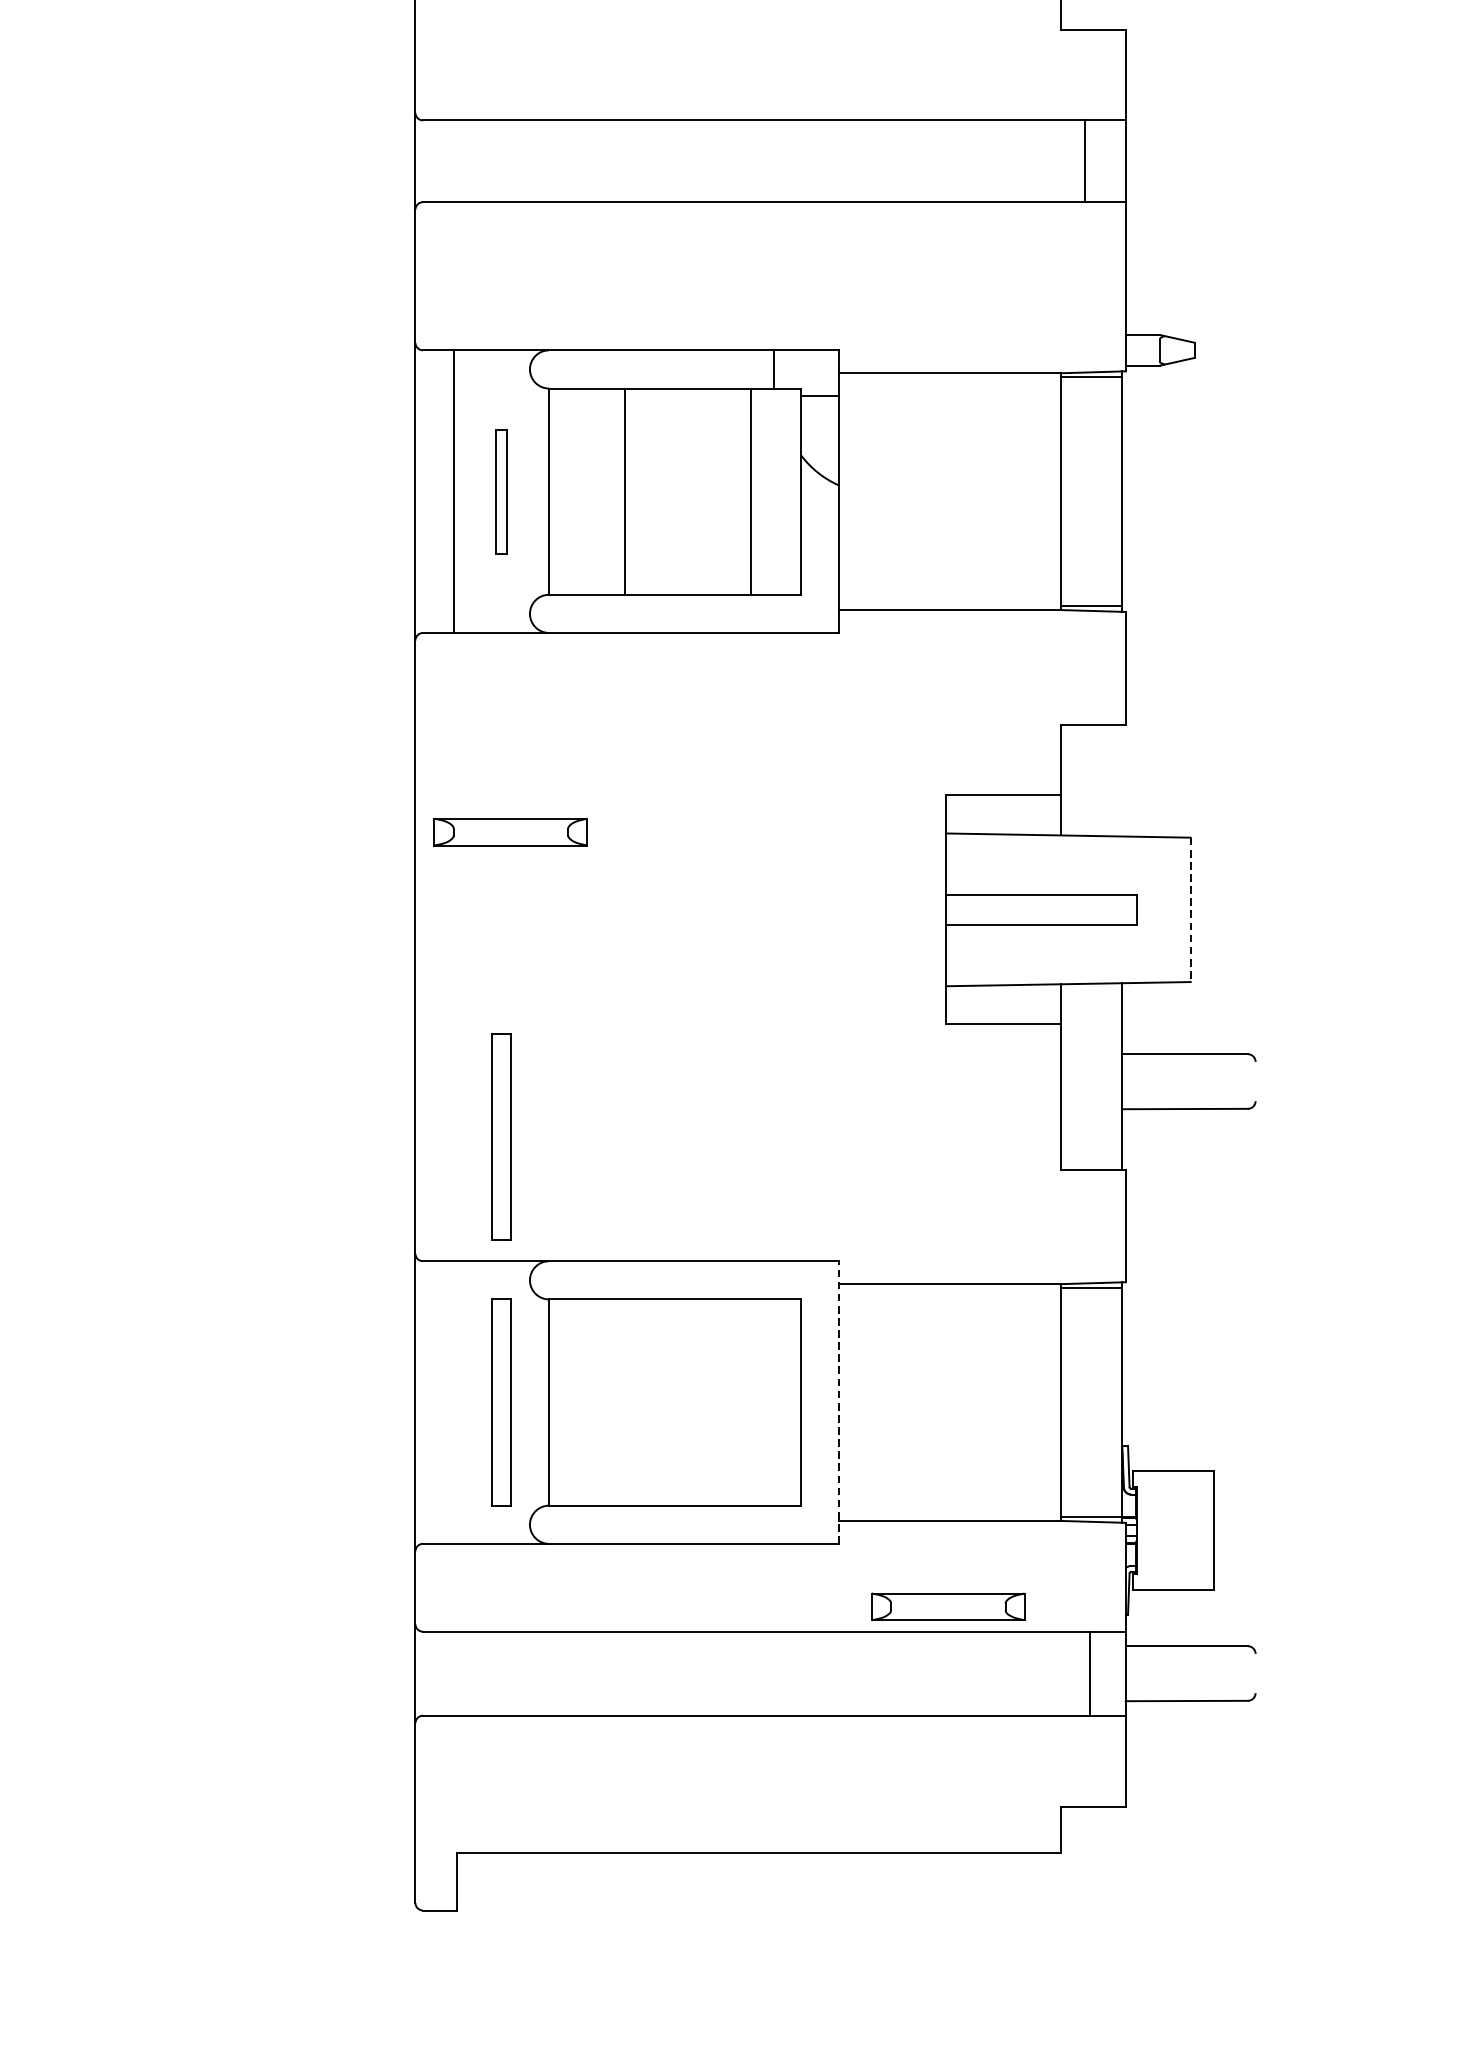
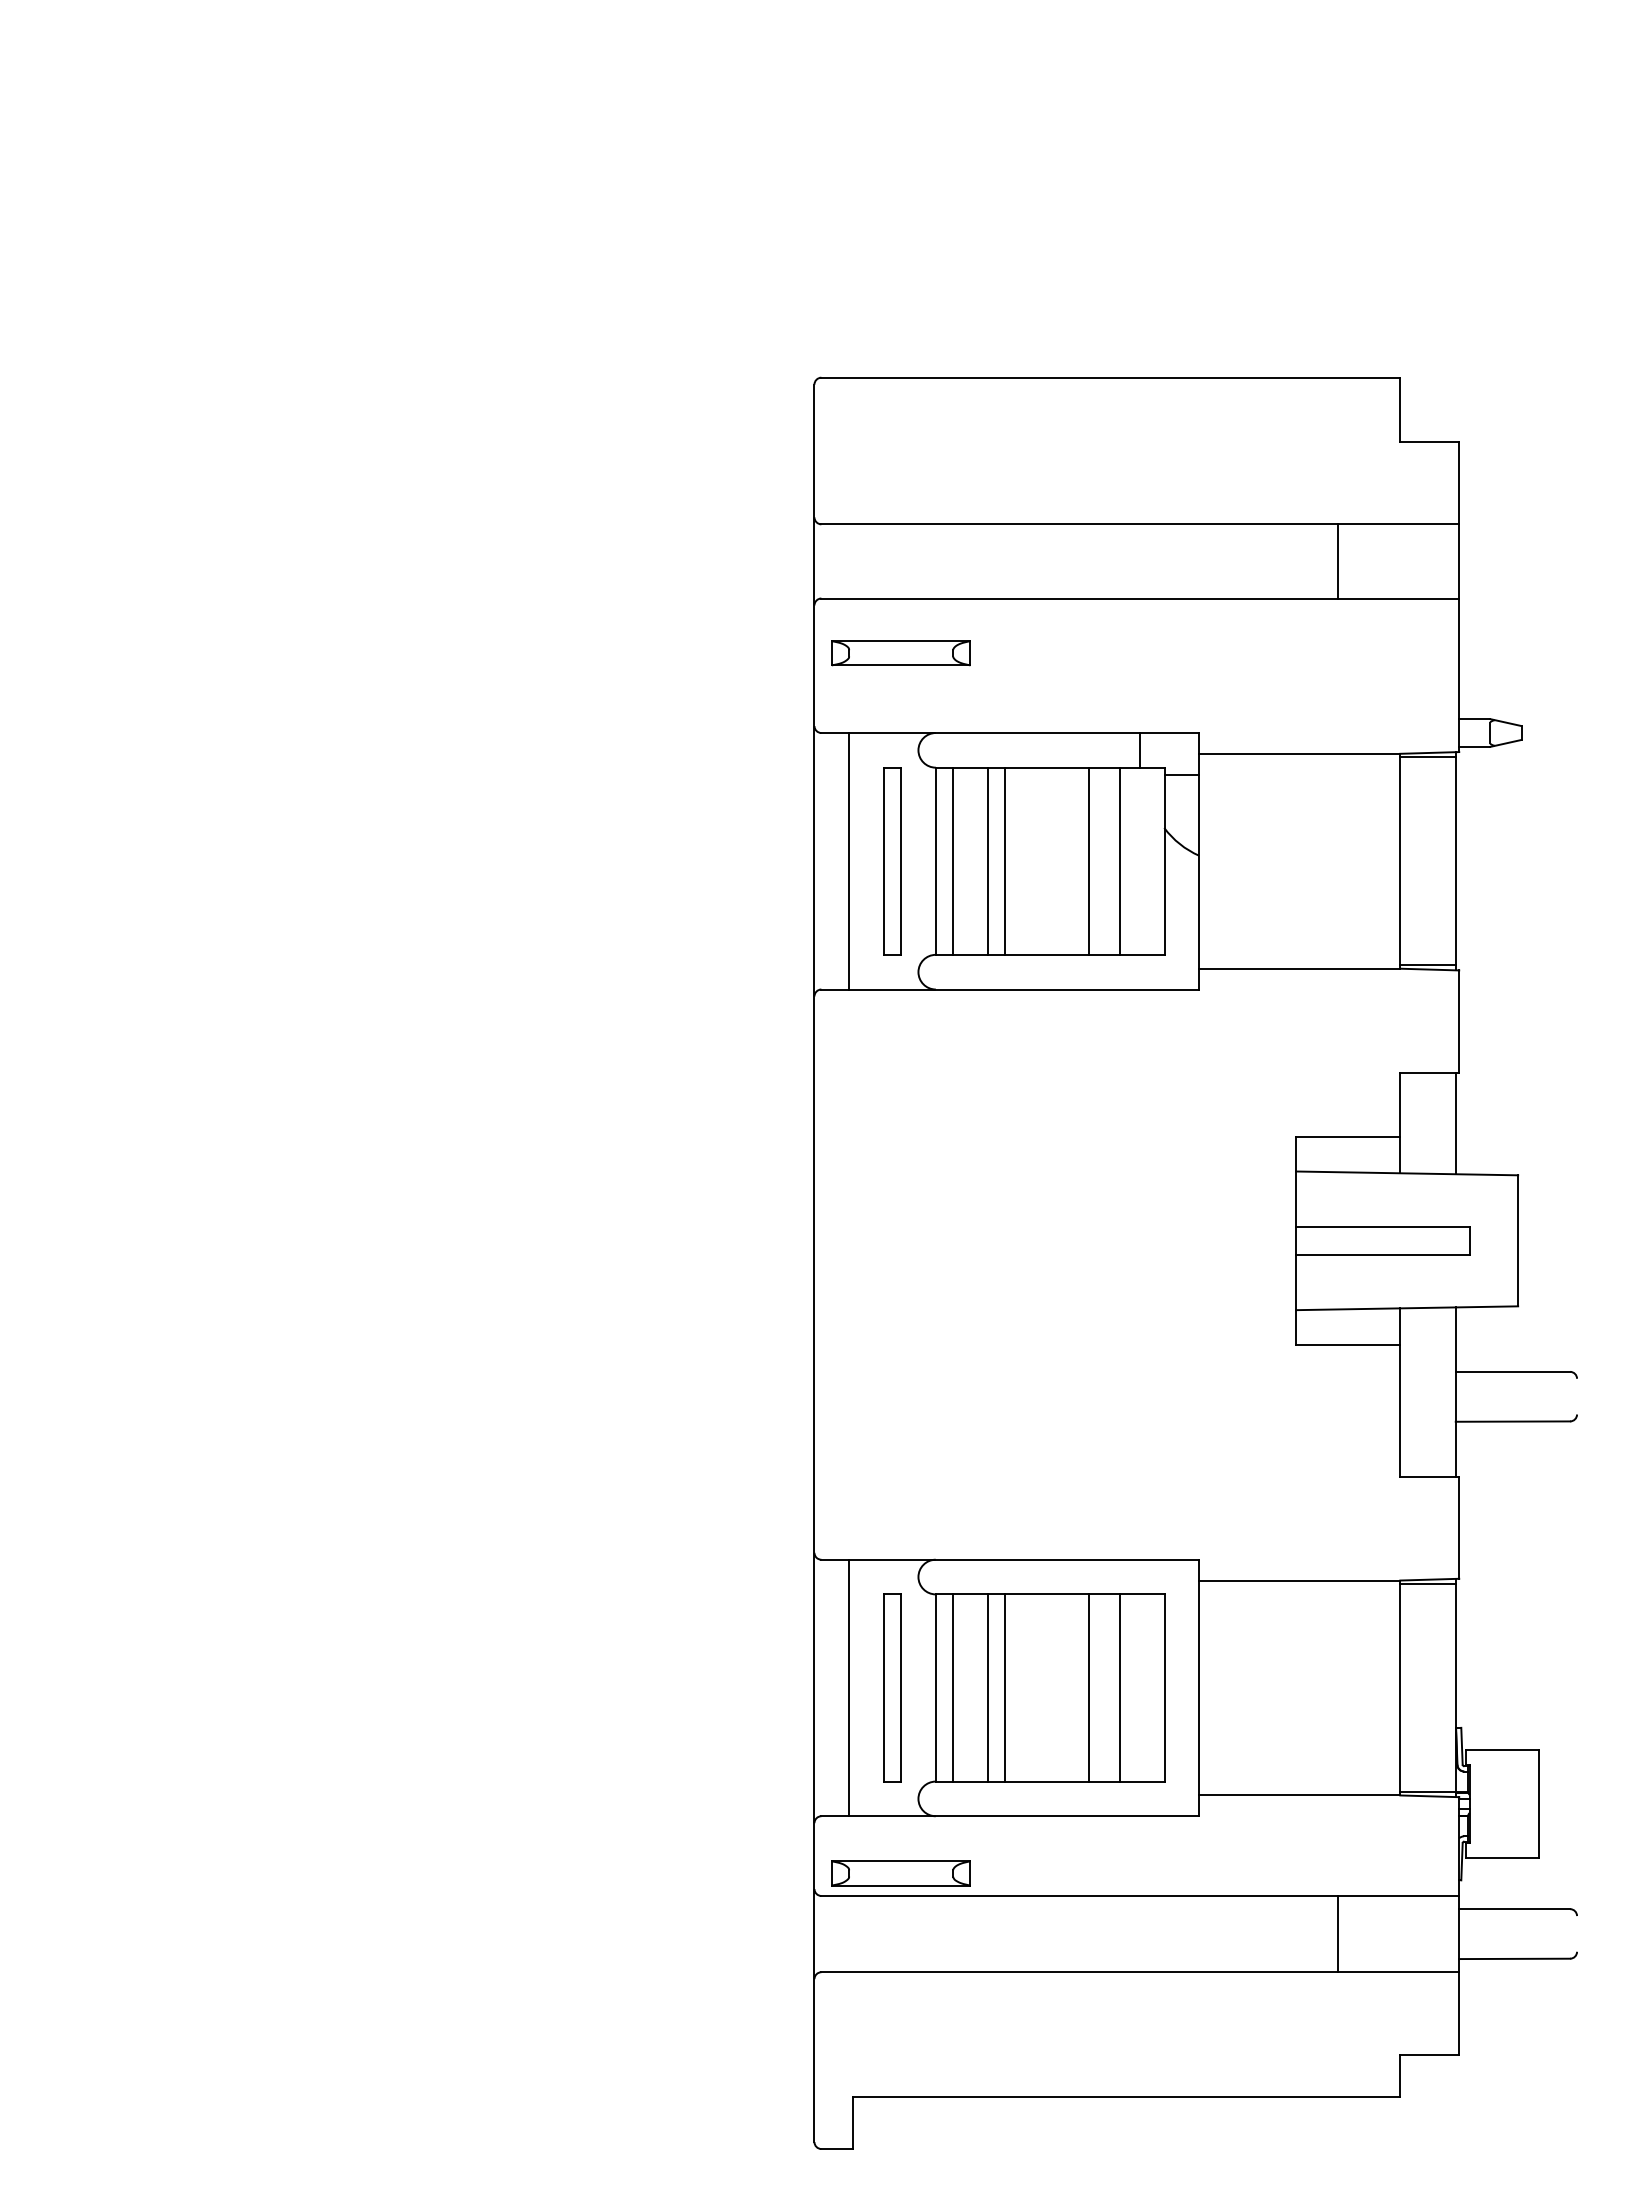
line: (1084, 161) -> (1337, 561), moved
line: (568, 490) -> (953, 860), added
line: (606, 490) -> (987, 860), added
line: (718, 490) -> (1089, 860), added
part: (501, 491) -> (892, 861), size x1.67
line: (1121, 780) -> (1455, 1123), added
part: (510, 832) -> (900, 653), moved
line: (1191, 909) -> (1518, 1240), dashed -> solid
part: (501, 1136) -> (892, 1446), removed
line: (453, 1402) -> (849, 1687), added
line: (568, 1402) -> (953, 1687), added
line: (606, 1402) -> (987, 1687), added
line: (625, 1402) -> (1005, 1687), added
line: (718, 1402) -> (1089, 1687), added
line: (751, 1402) -> (1119, 1687), added
line: (839, 1402) -> (1199, 1687), dashed -> solid
part: (947, 1606) -> (900, 1873), moved
line: (1089, 1673) -> (1337, 1933), moved

